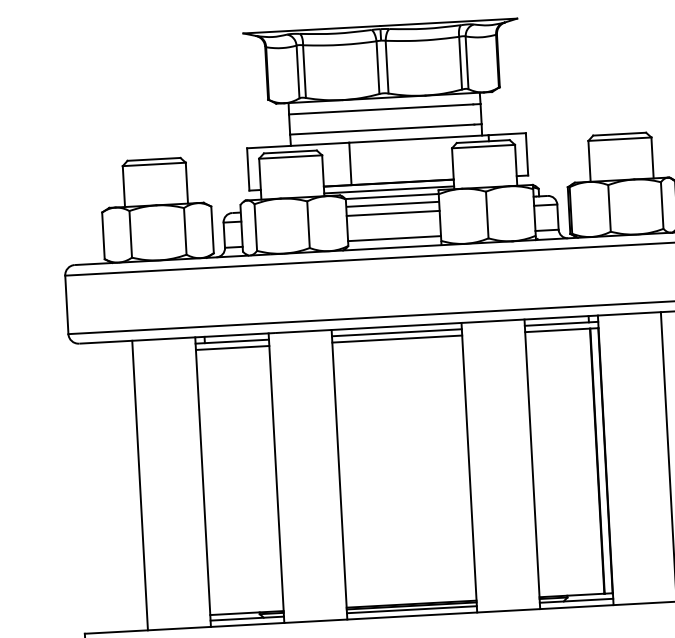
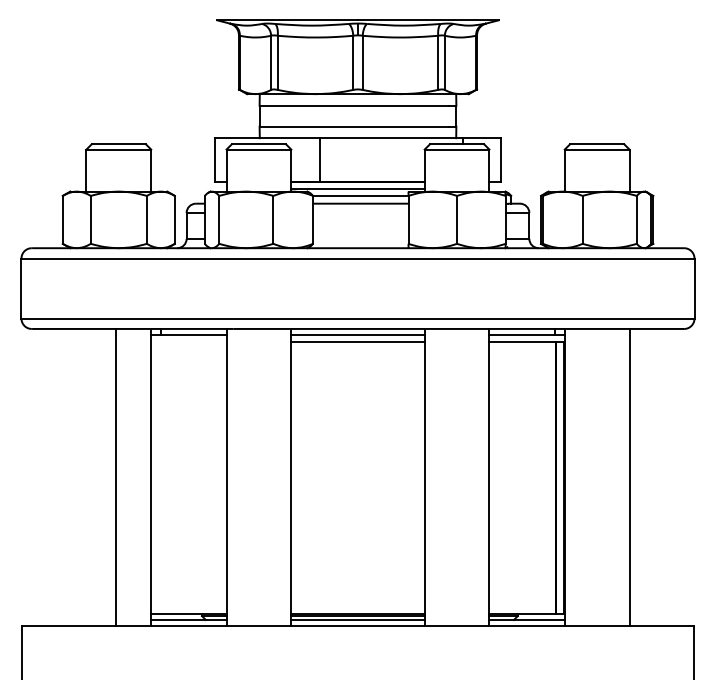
line: (392, 213) -> (360, 213), removed
line: (394, 238) -> (360, 238), removed
line: (232, 347) -> (188, 341), removed
line: (140, 485) -> (116, 477), moved

